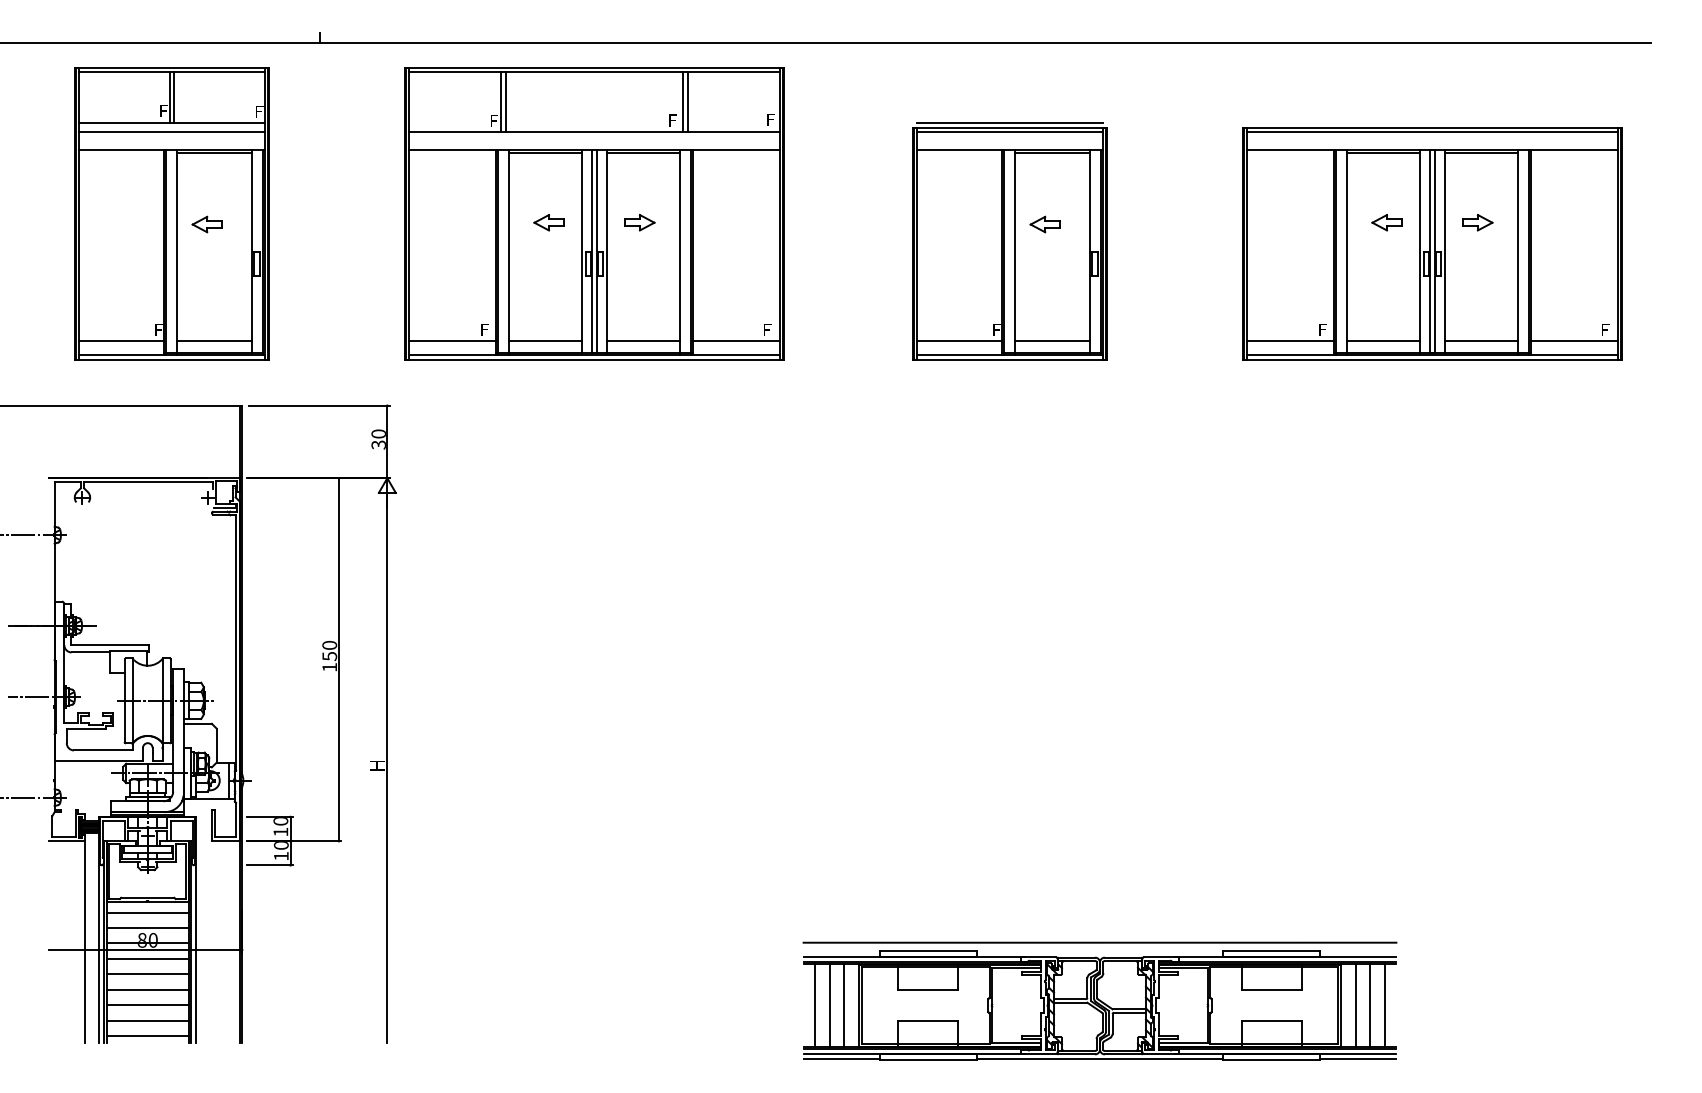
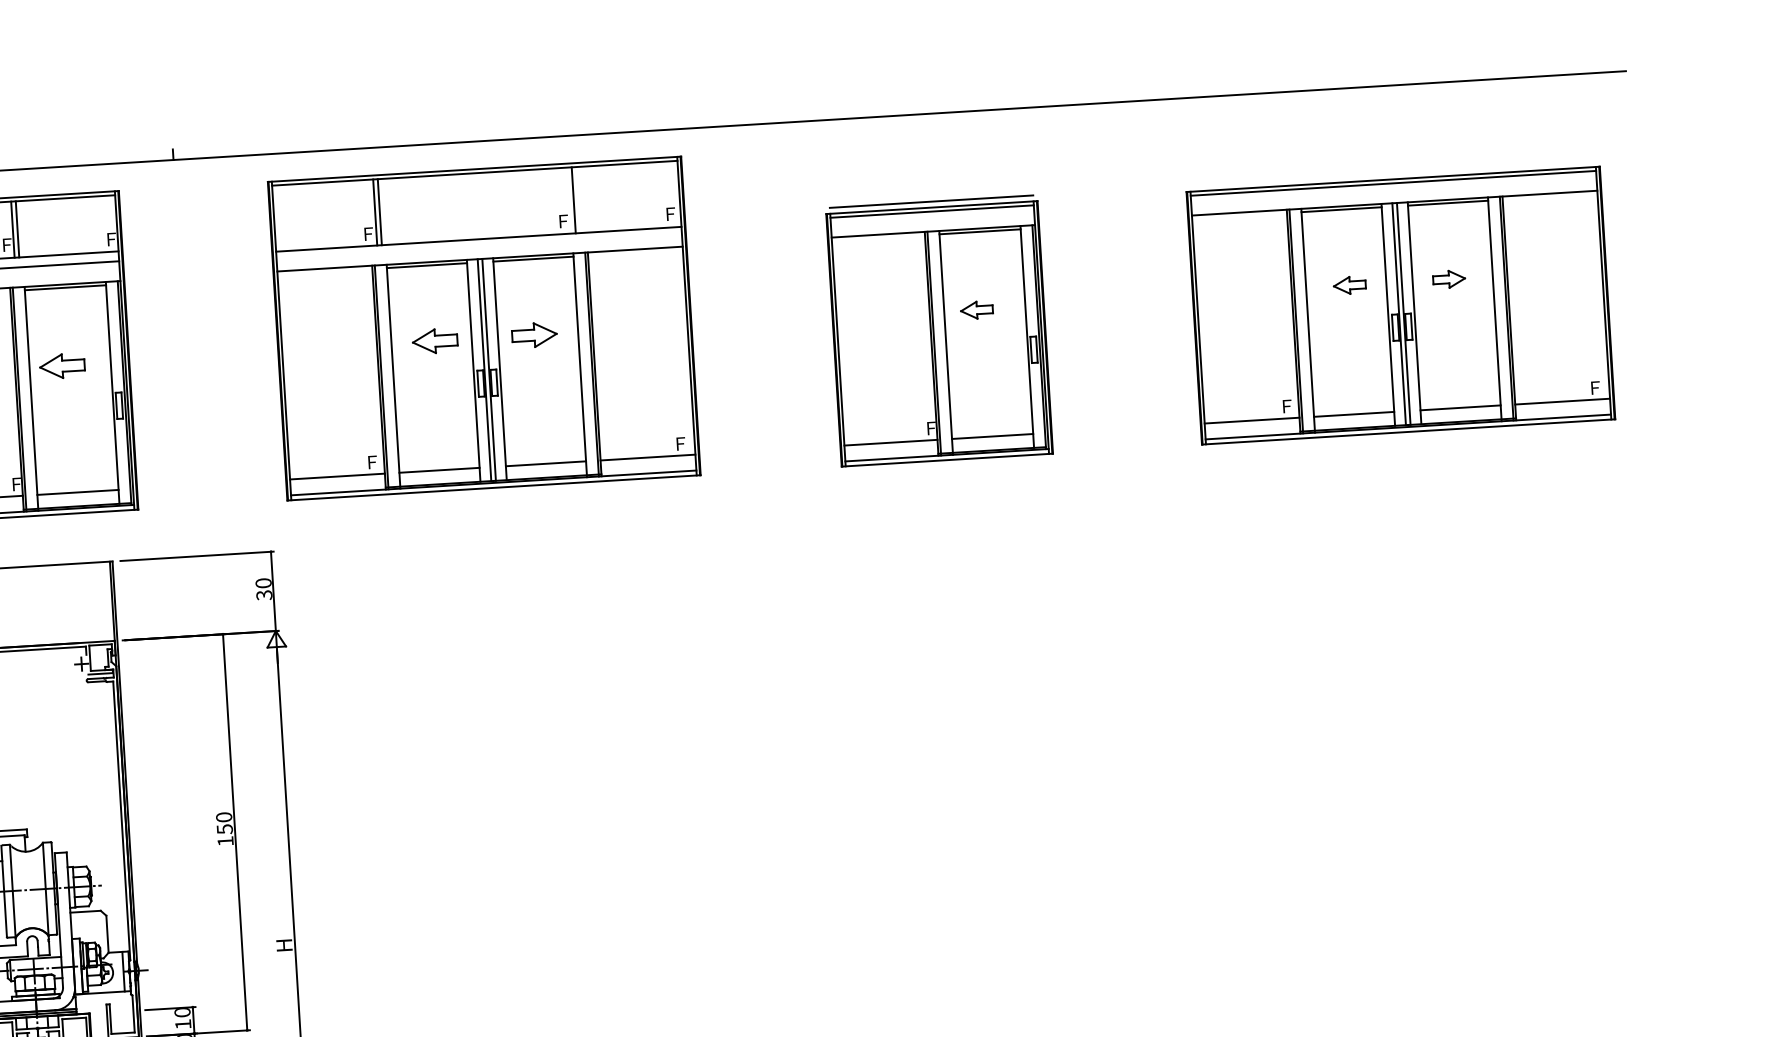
line: (687, 101) -> (578, 199), removed
part: (548, 222) -> (434, 341), size x1.4
part: (639, 222) -> (534, 335), size x1.4
part: (206, 224) -> (61, 366), size x1.4

